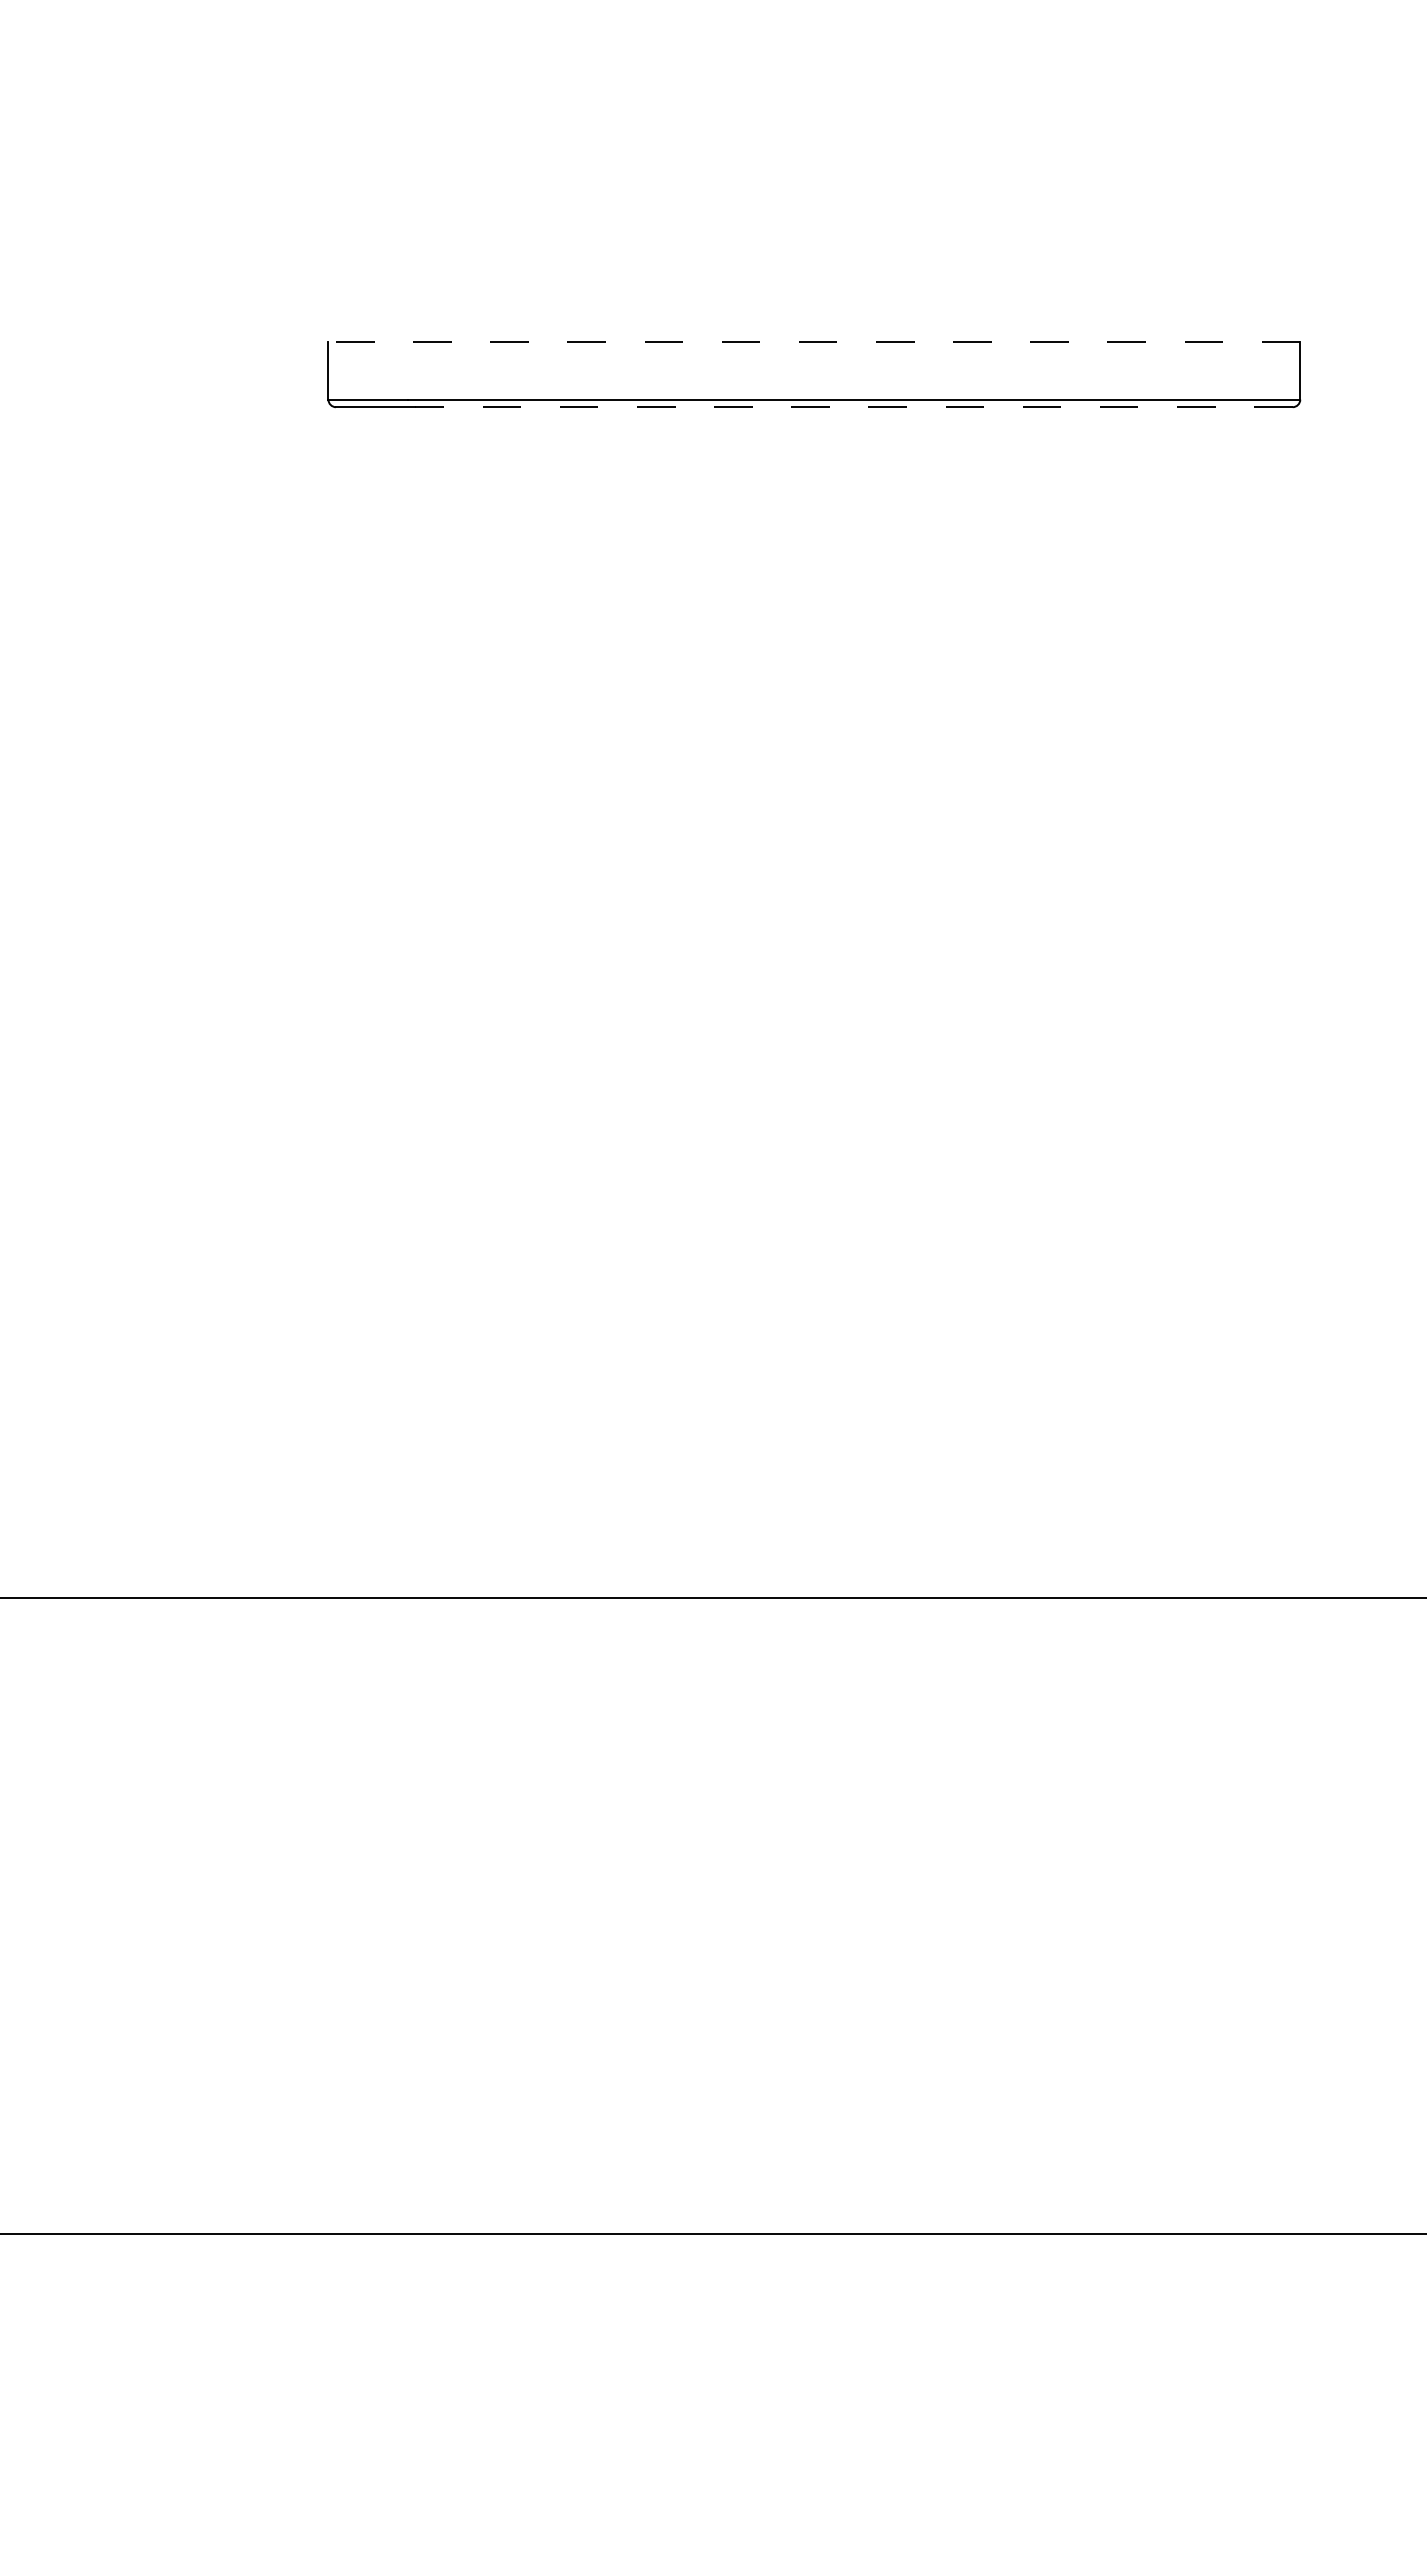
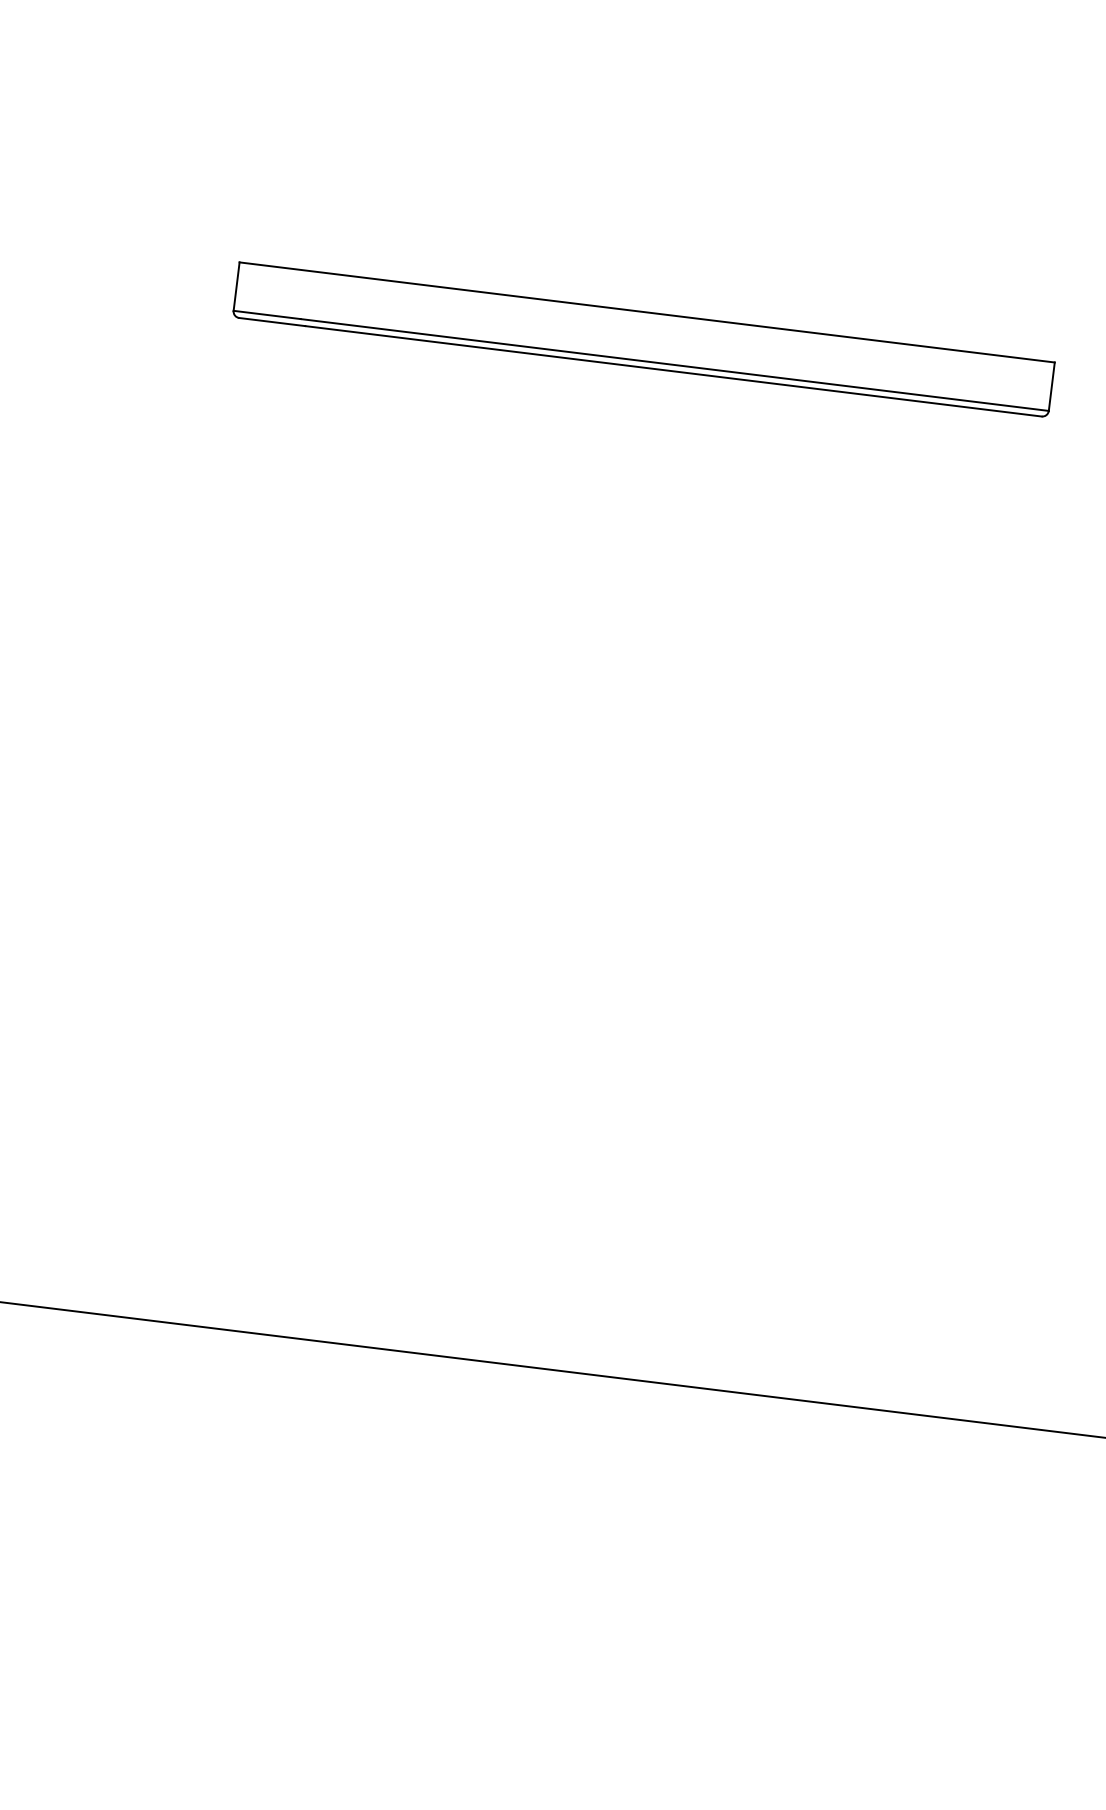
line: (814, 341) -> (647, 312), dashed -> solid
line: (853, 407) -> (673, 371), dashed -> solid

